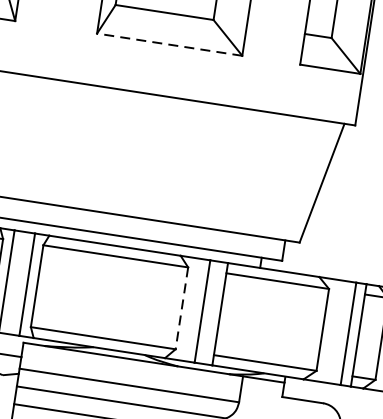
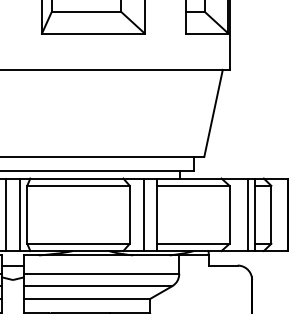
line: (168, 44) -> (92, 33), dashed -> solid
line: (181, 307) -> (129, 214), dashed -> solid

